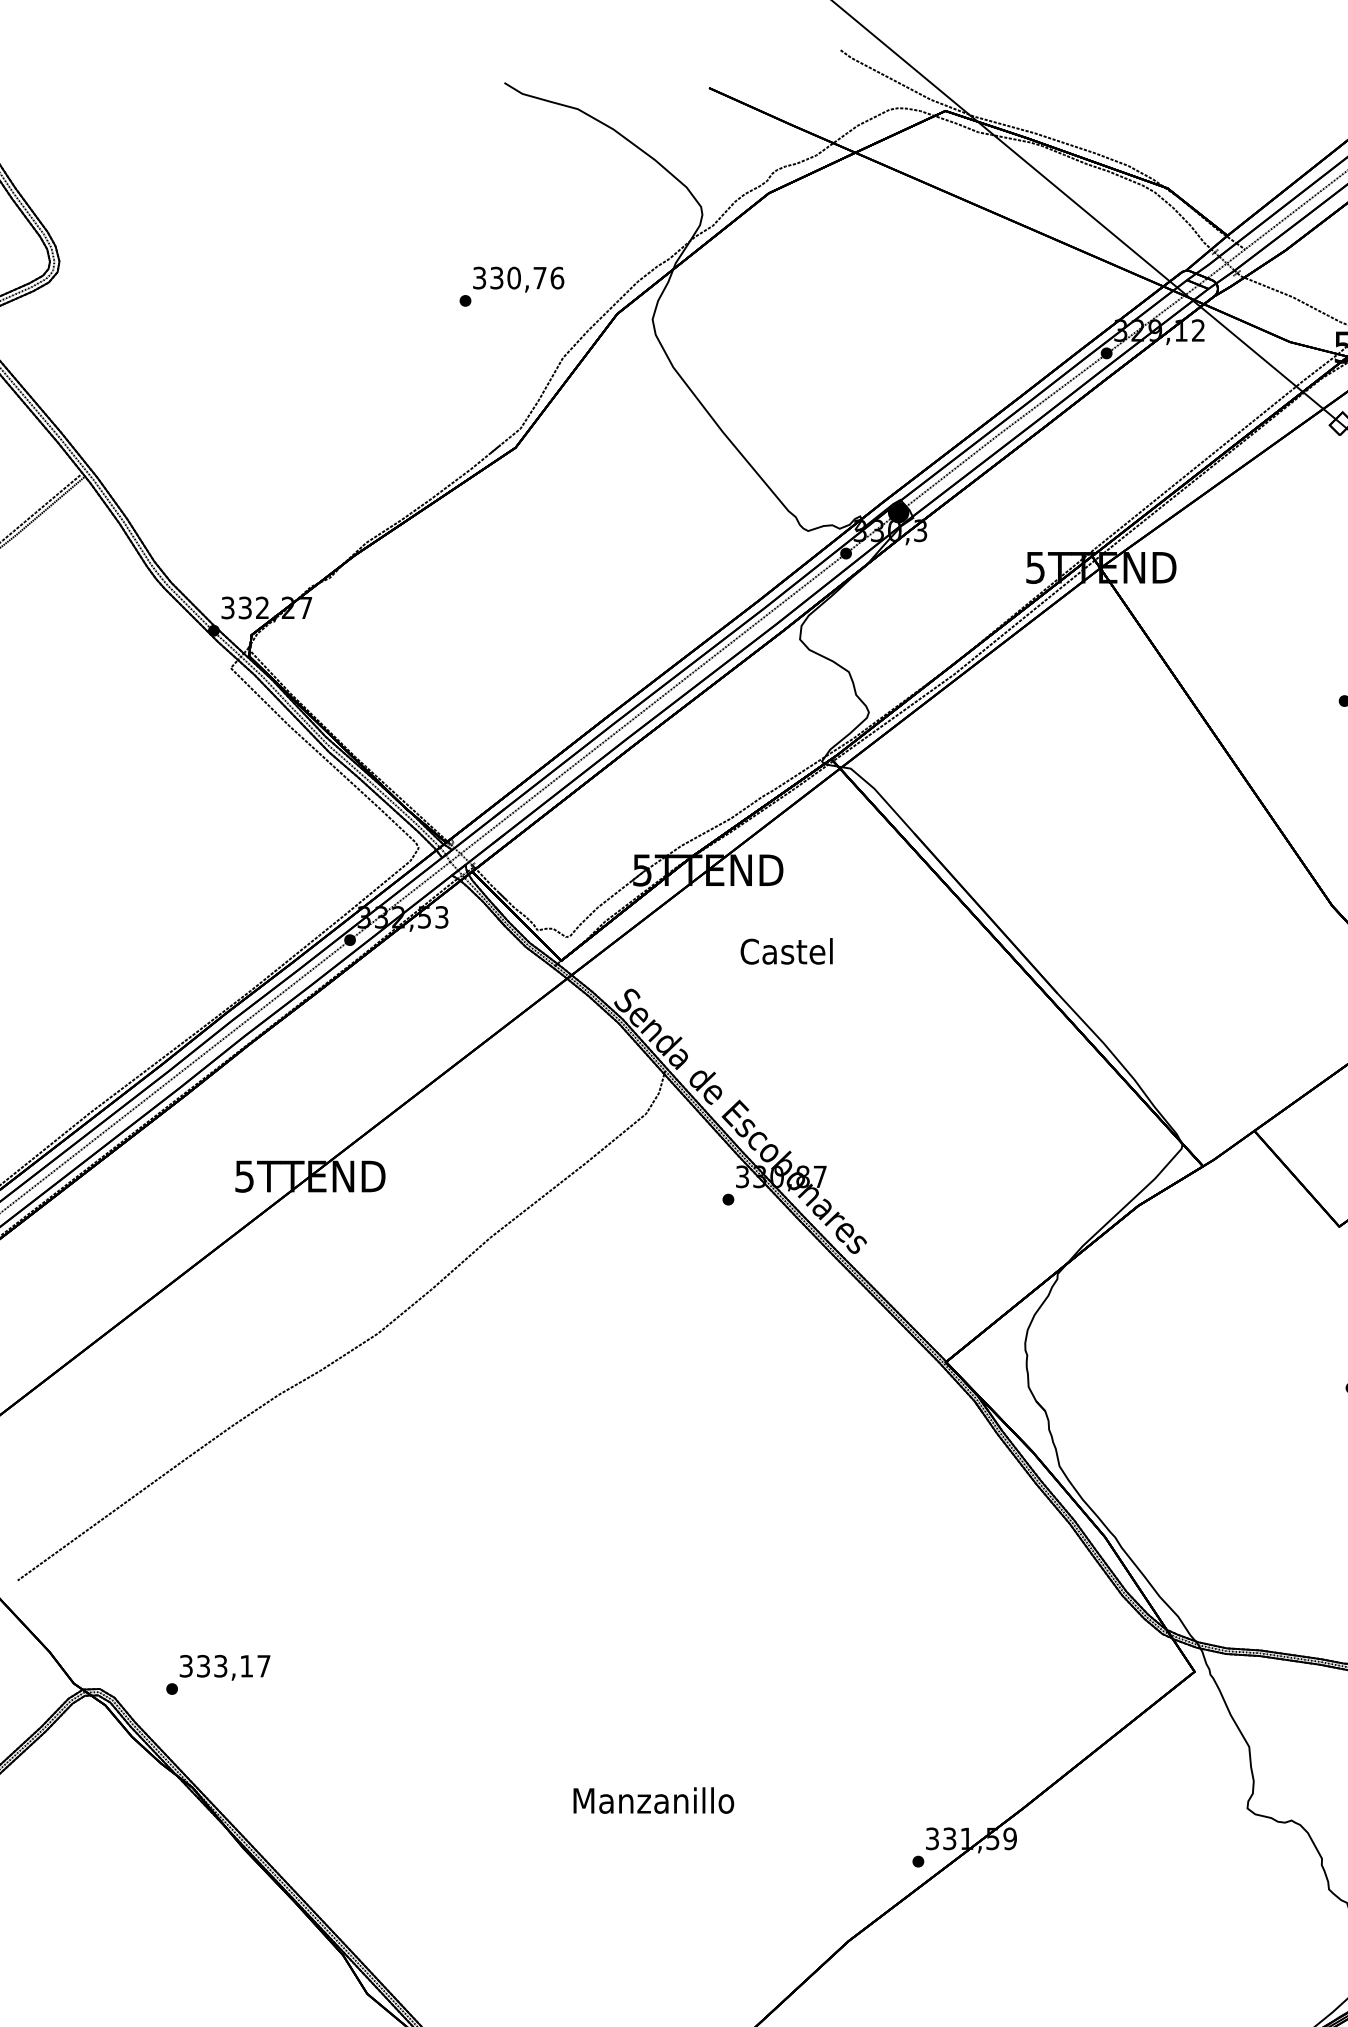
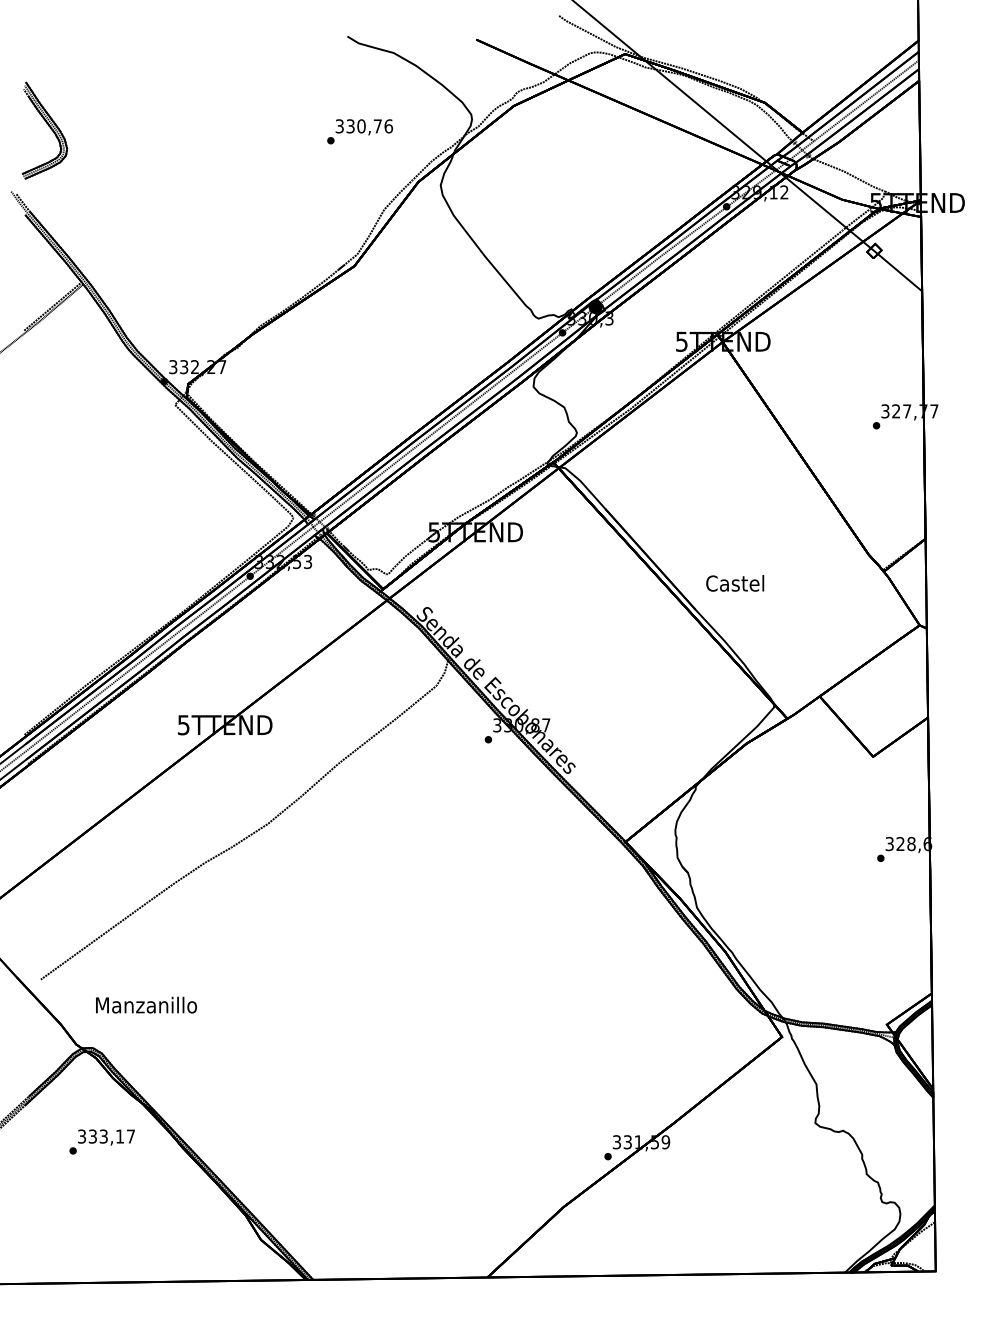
text: (510, 286) -> (359, 131), moved
text: (787, 951) -> (735, 583), moved
text: (217, 1674) -> (101, 1141), moved
text: (653, 1799) -> (146, 1004), moved

